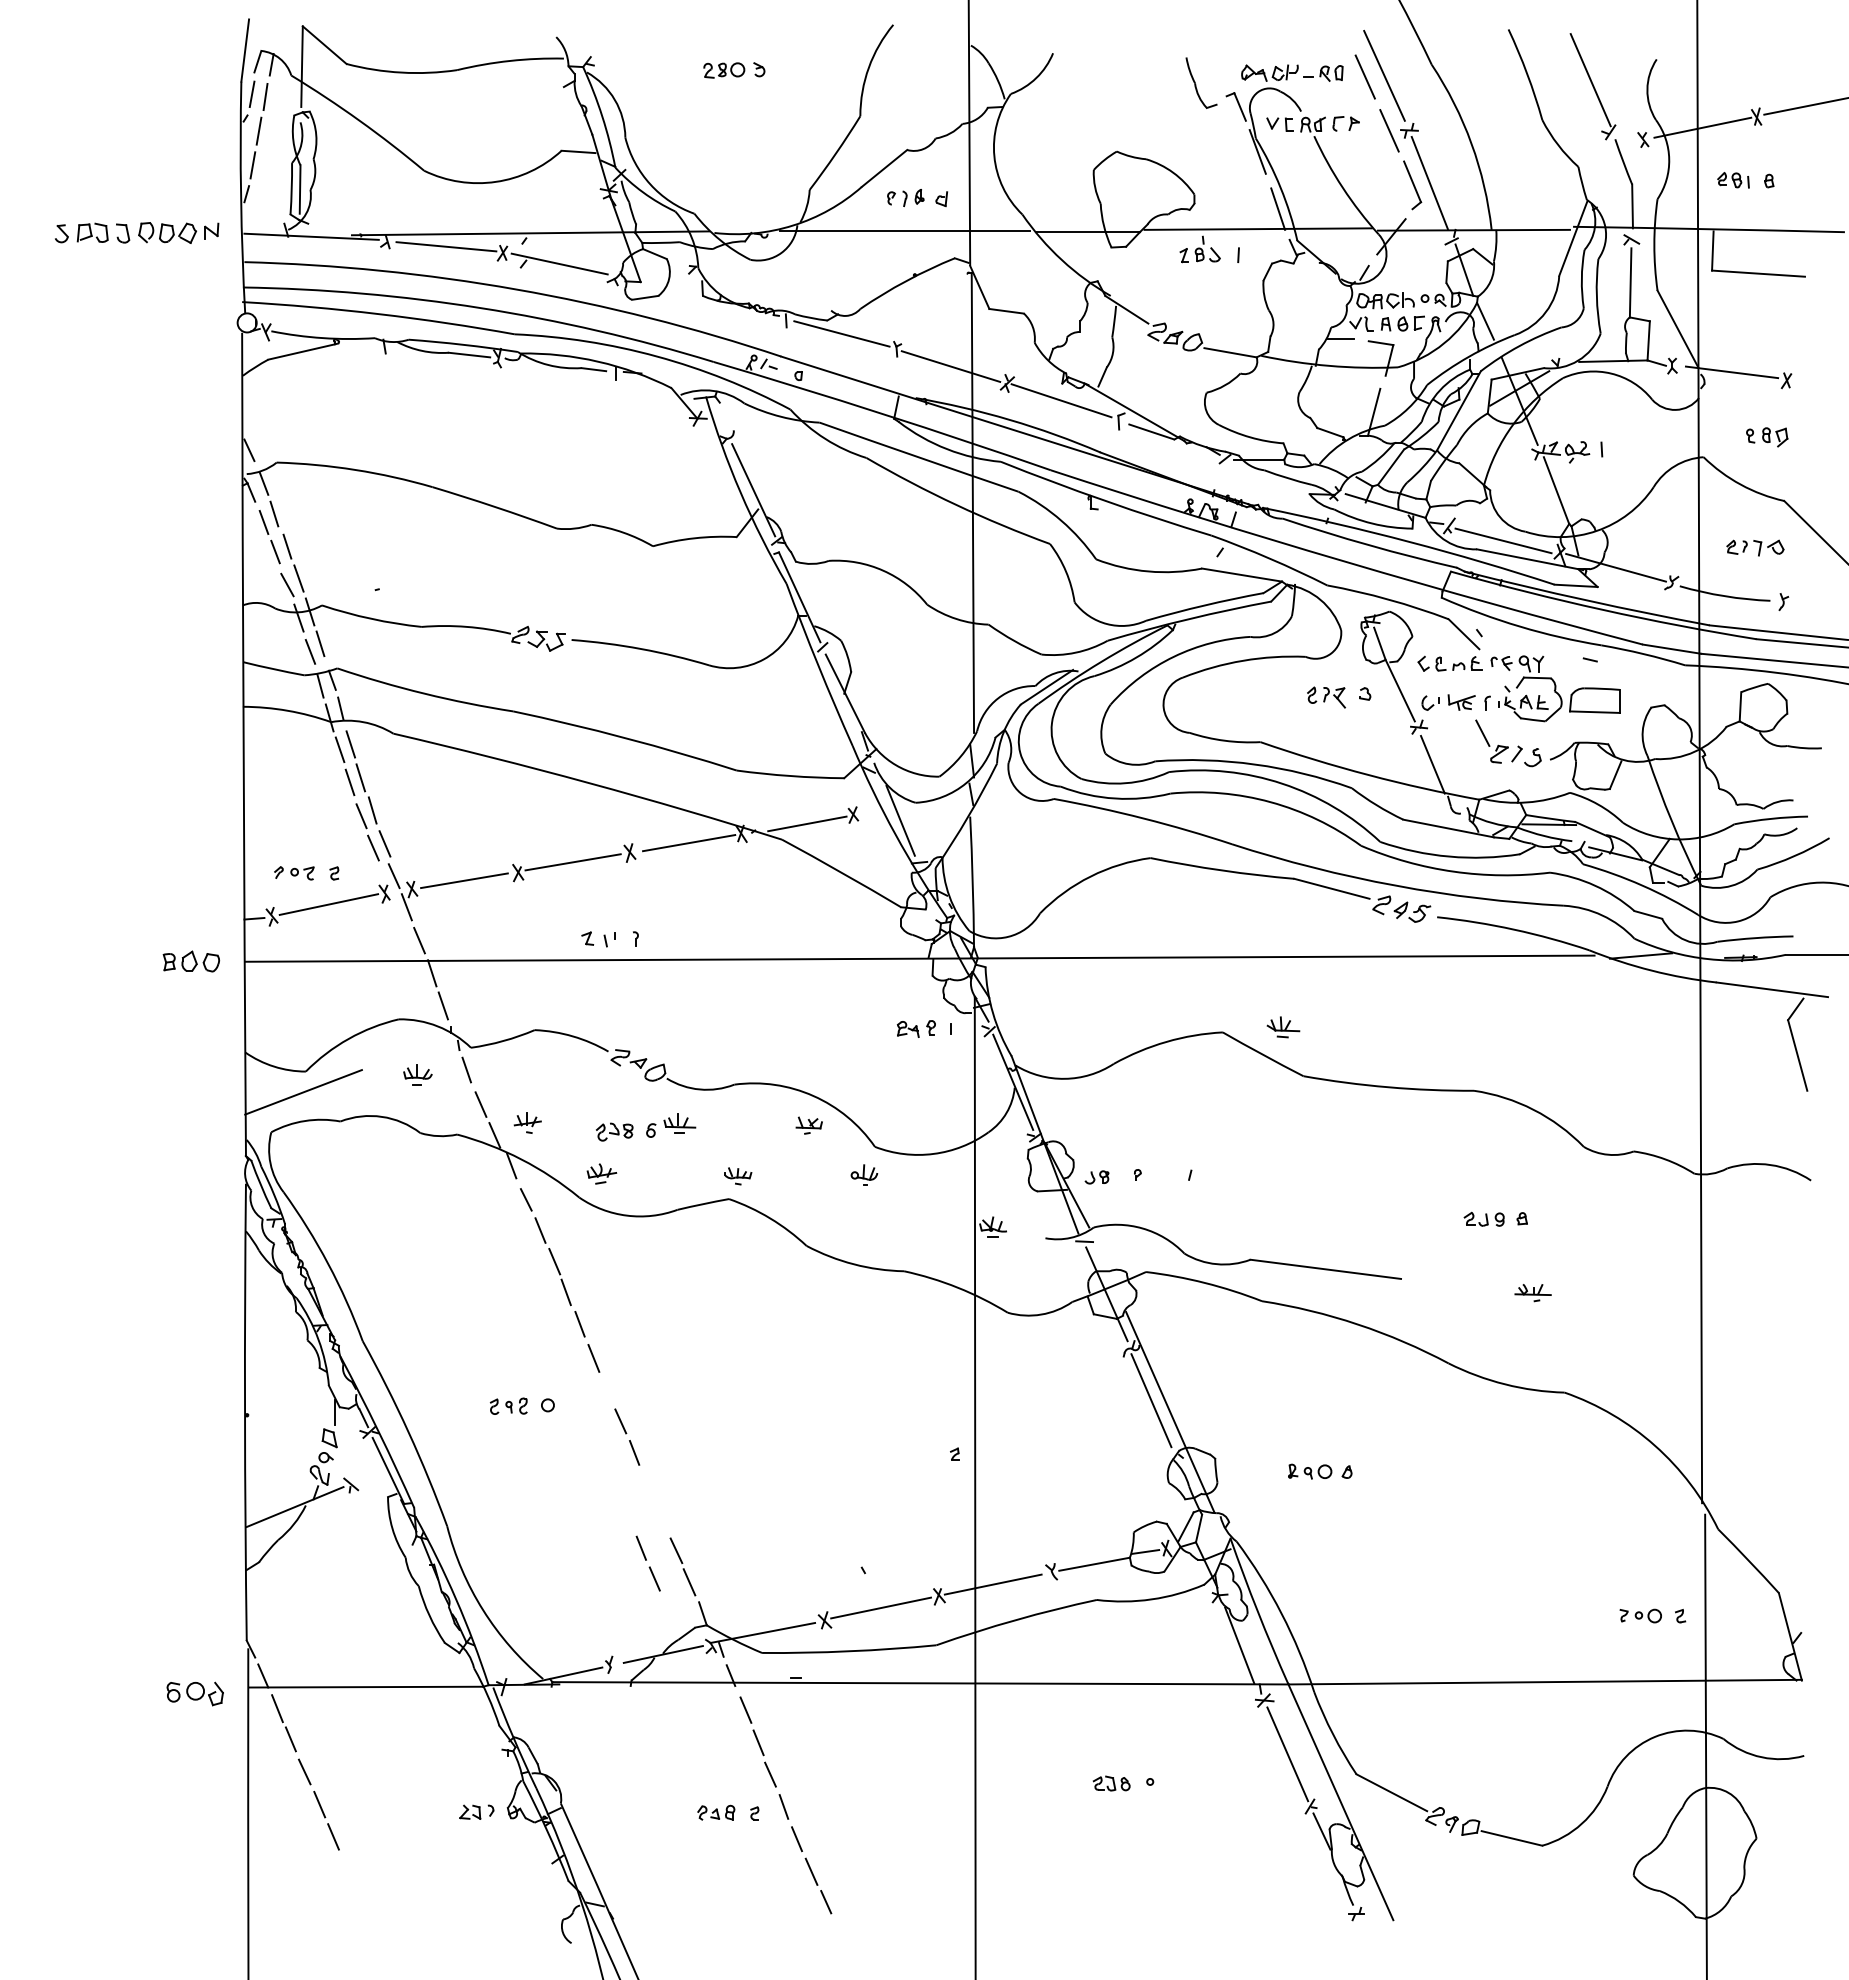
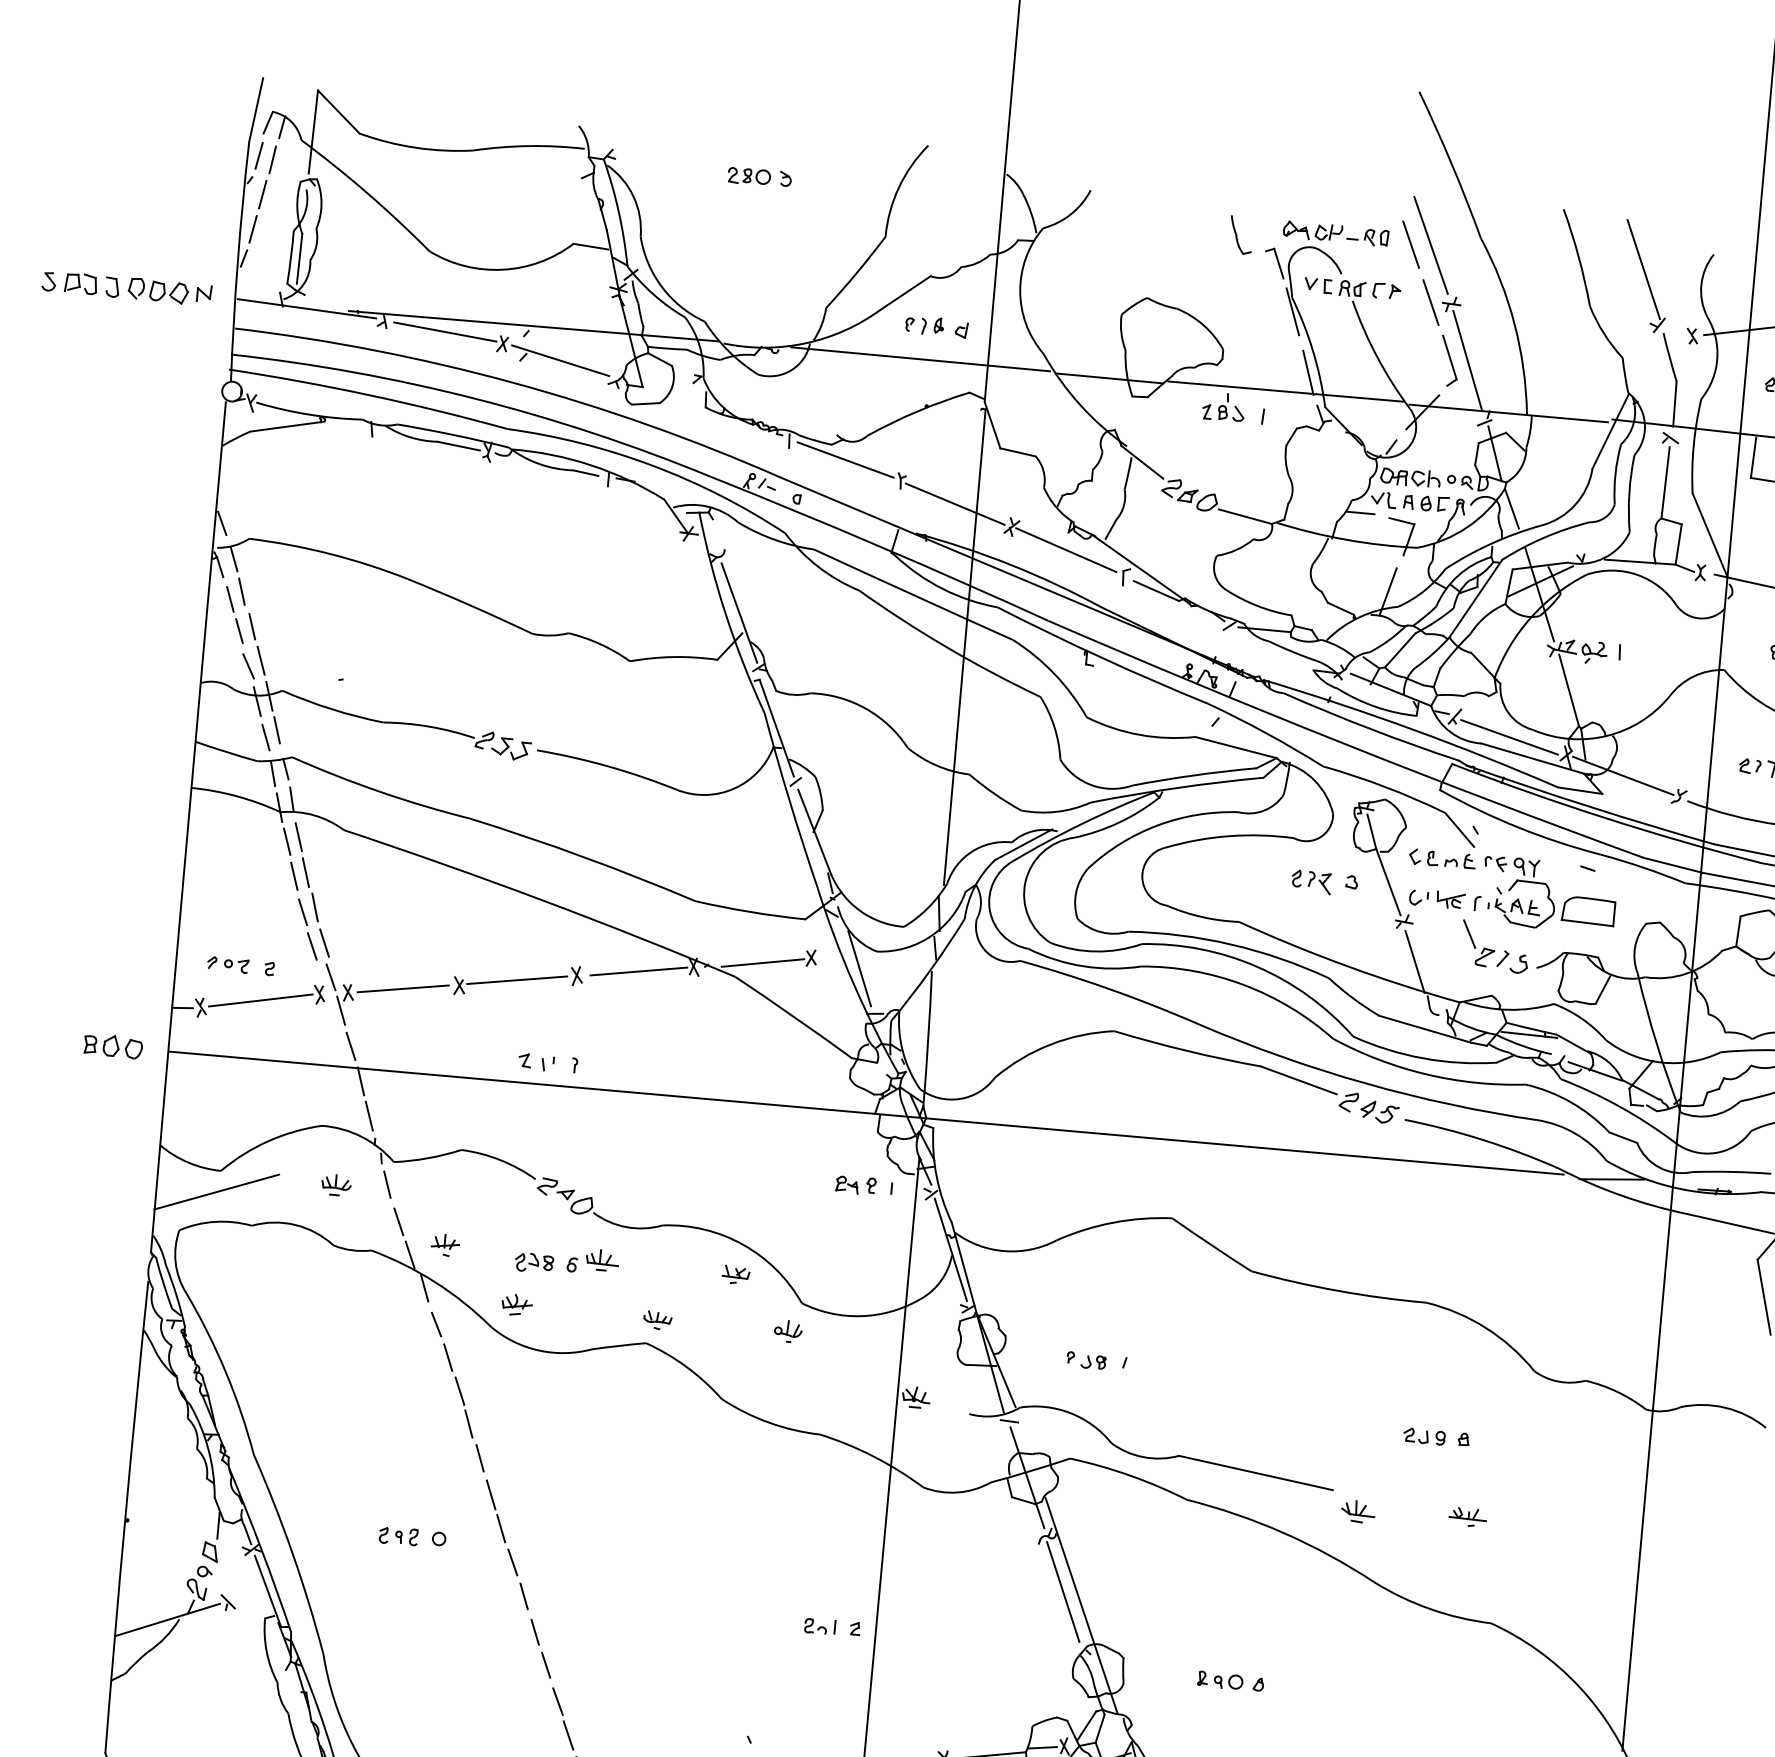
part: (1200, 82) -> (1240, 234), size x0.71
part: (1283, 1027) -> (1358, 1511), moved
part: (1096, 1177) -> (1092, 1362), moved
line: (606, 1389) -> (501, 1528), added
part: (921, 1455) -> (820, 1626), added
part: (647, 1563) -> (540, 1648), moved

